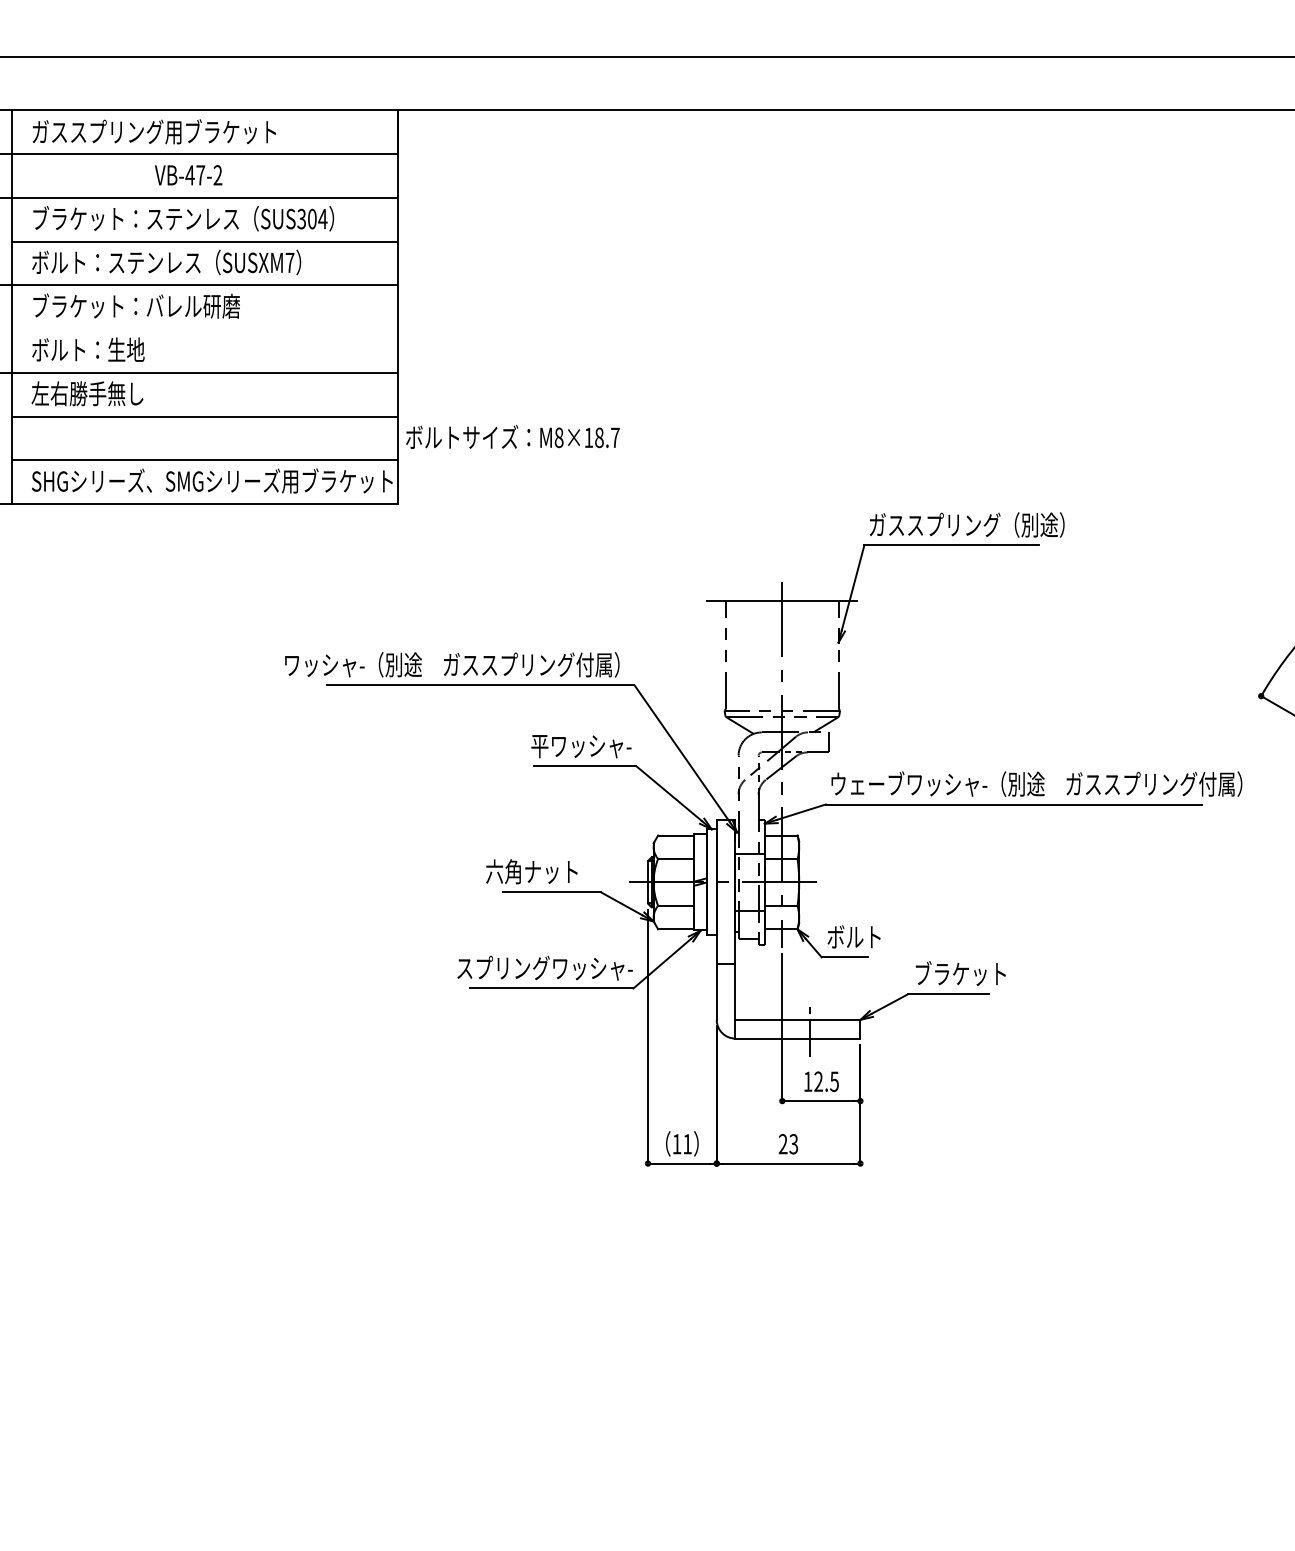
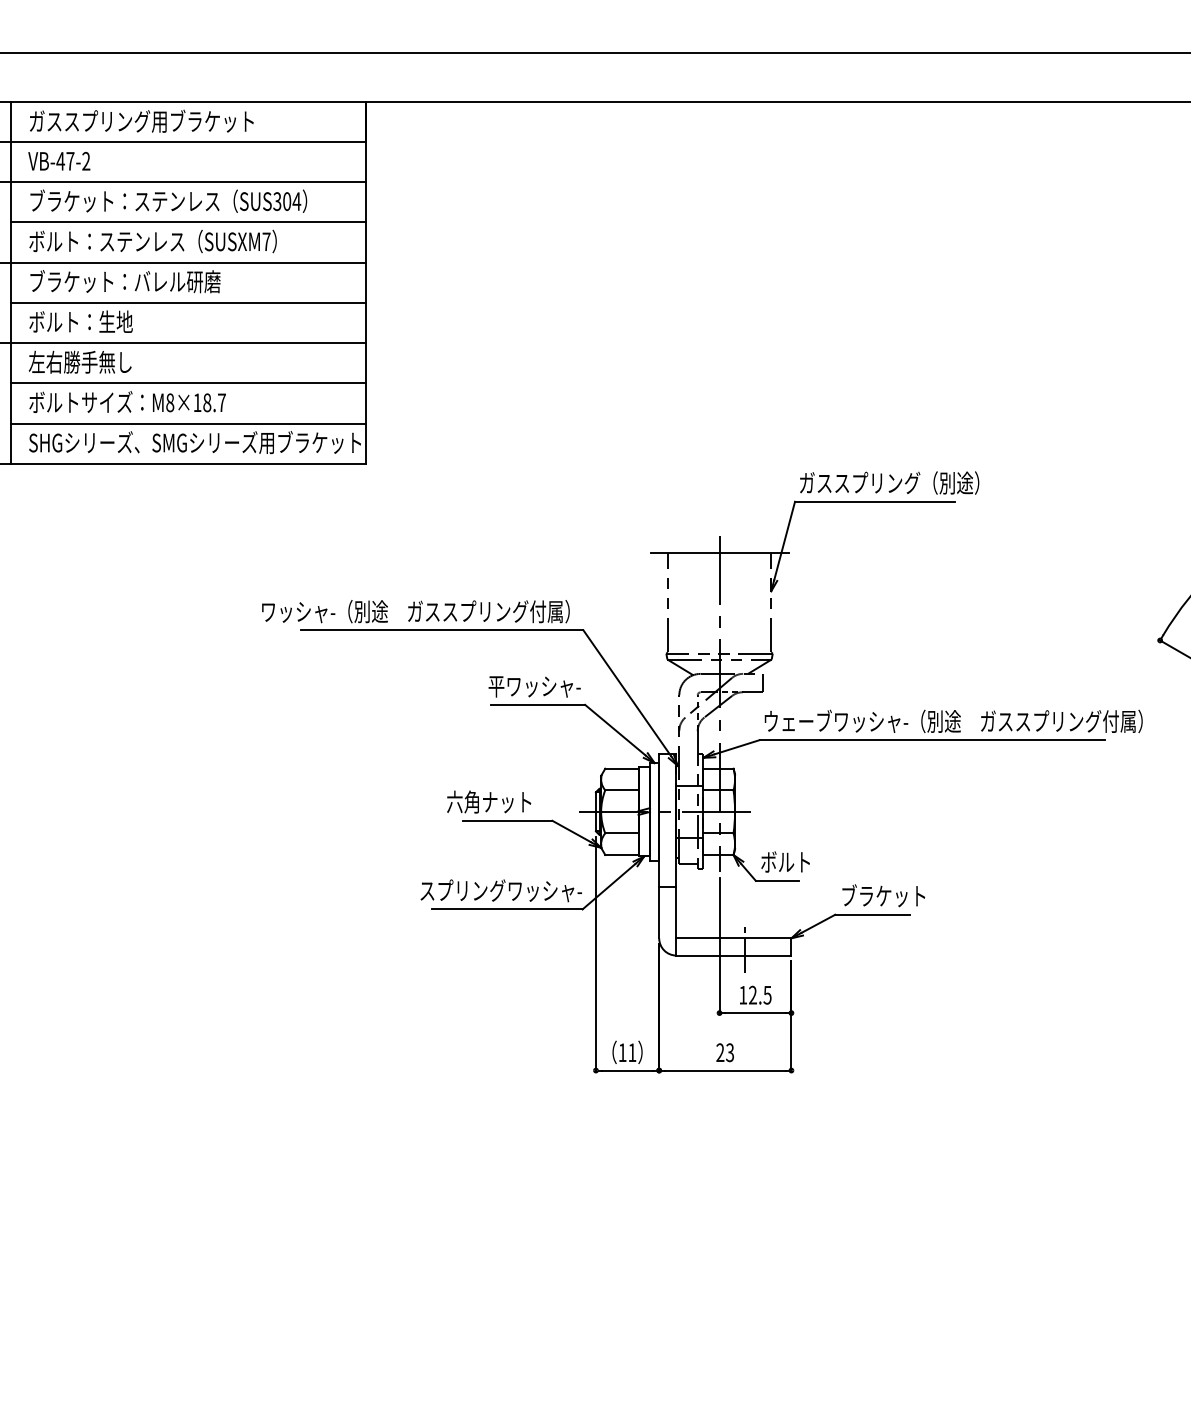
text: (188, 175) -> (59, 161), moved
line: (204, 328) -> (187, 302), added
text: (512, 436) -> (127, 401), moved

